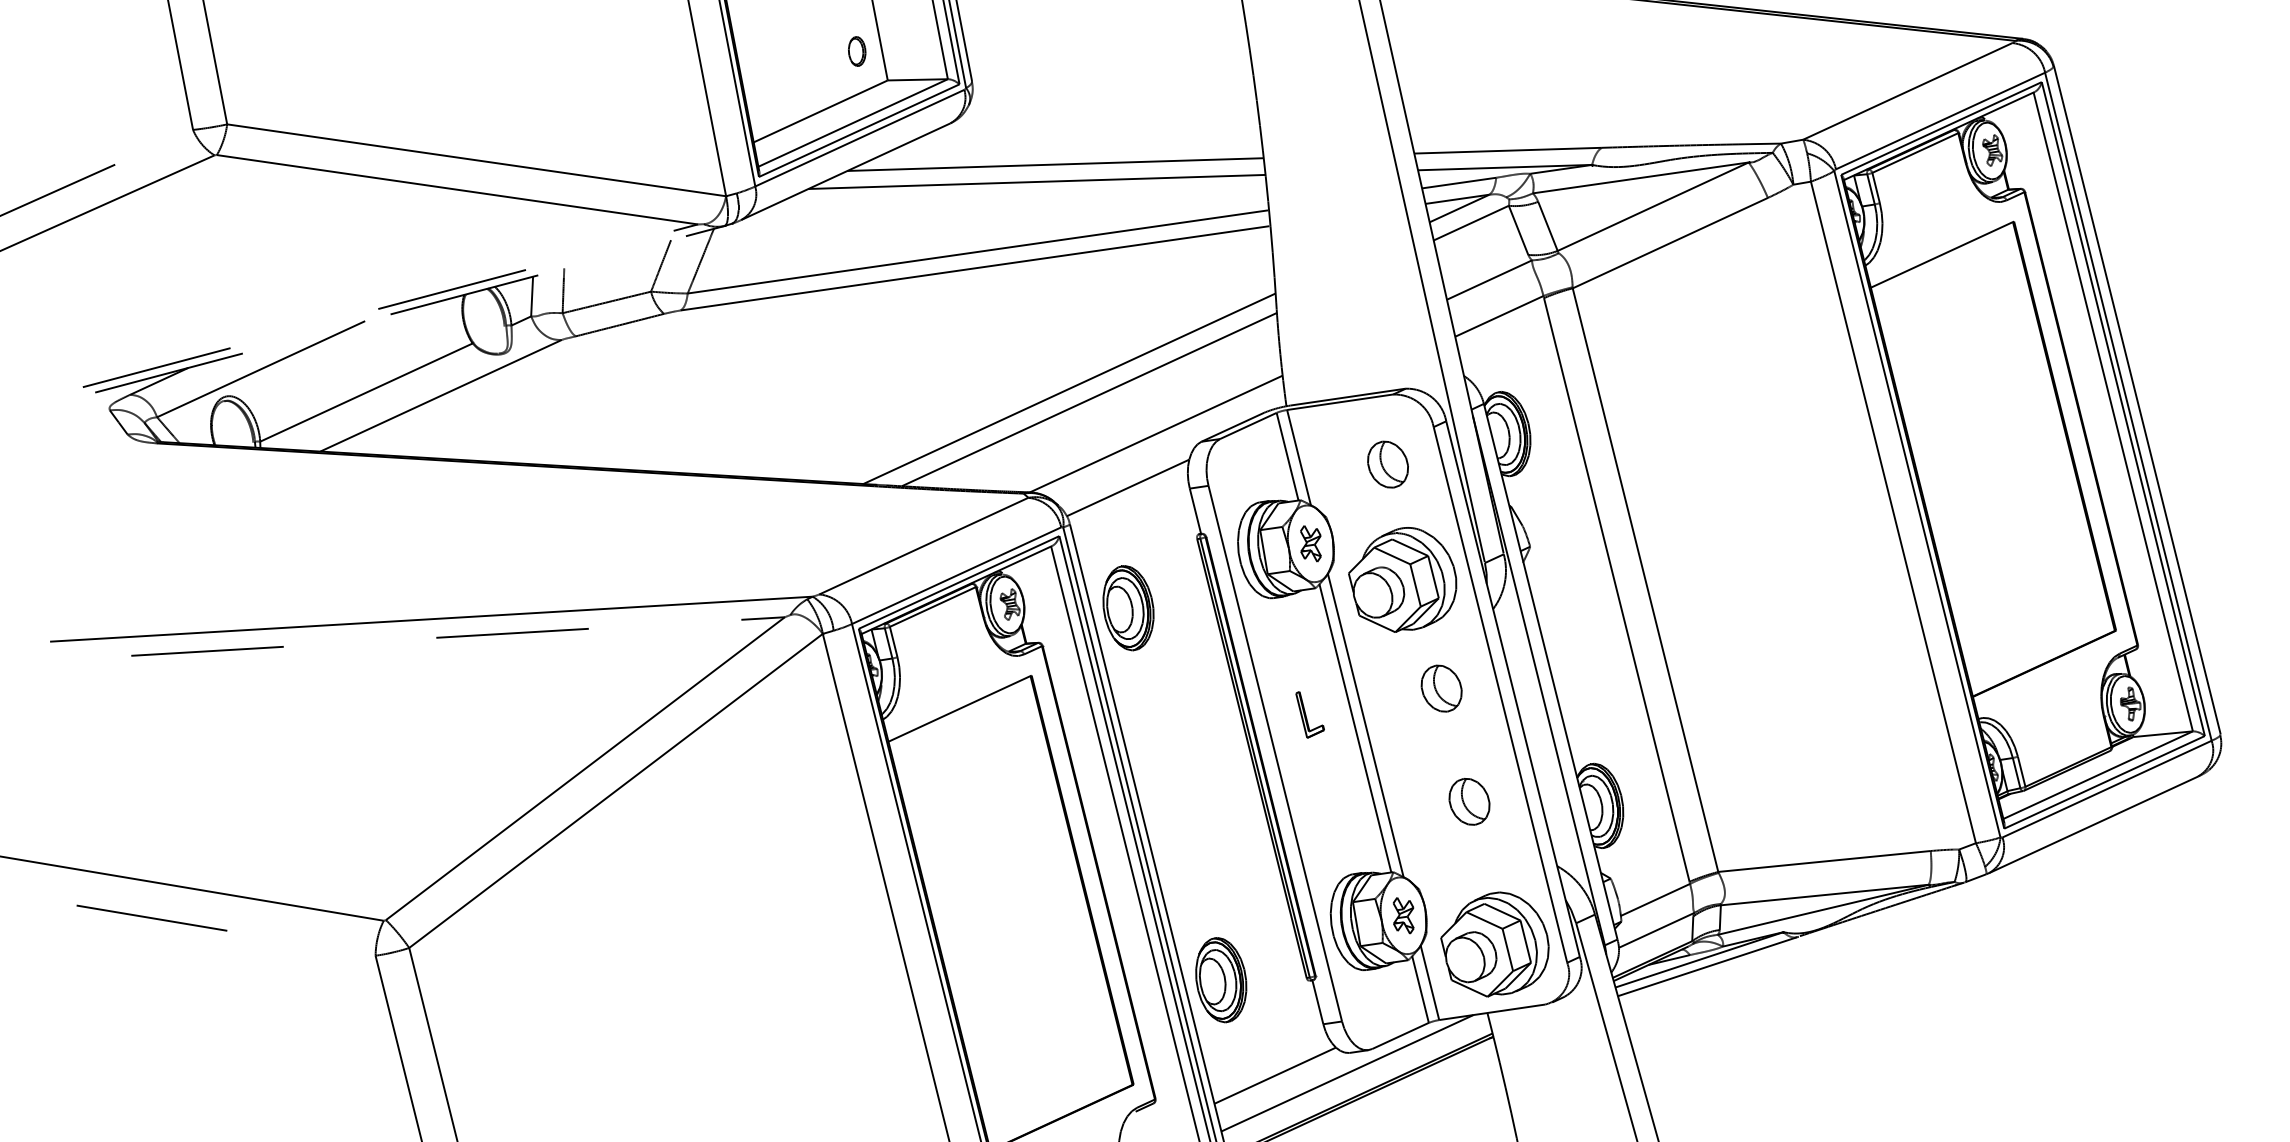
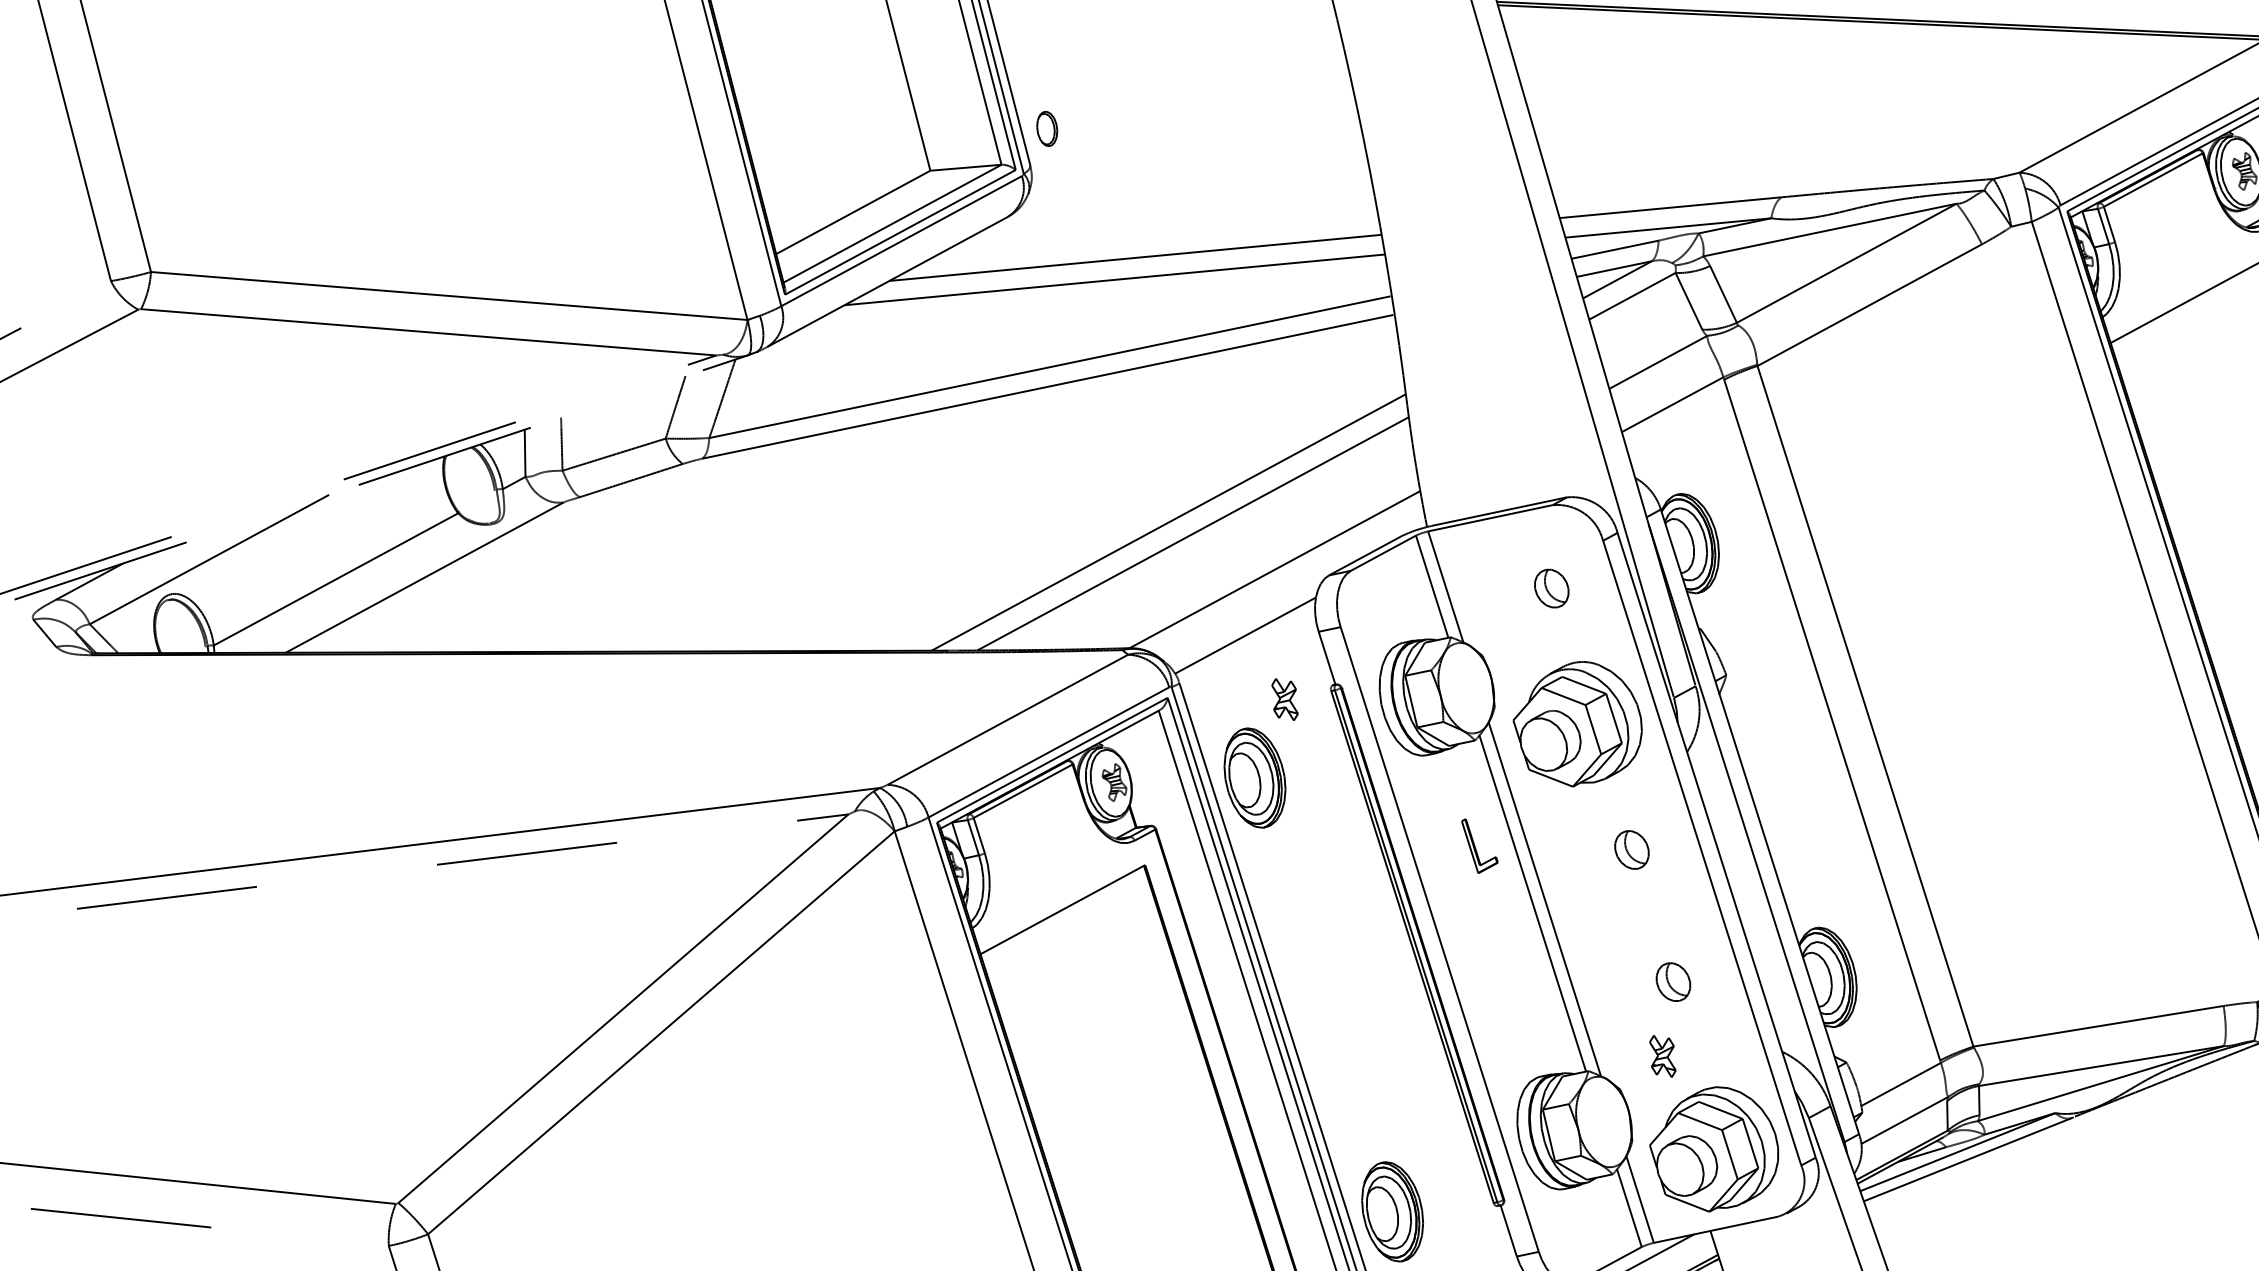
part: (857, 51) -> (1047, 128), moved
part: (1387, 464) -> (1551, 588), size x0.7
part: (1310, 543) -> (1284, 699), moved
part: (1441, 688) -> (1631, 849), size x0.7
part: (1309, 714) -> (1479, 845), moved
part: (1469, 801) -> (1673, 981), size x0.7
part: (1403, 915) -> (1662, 1056), moved

